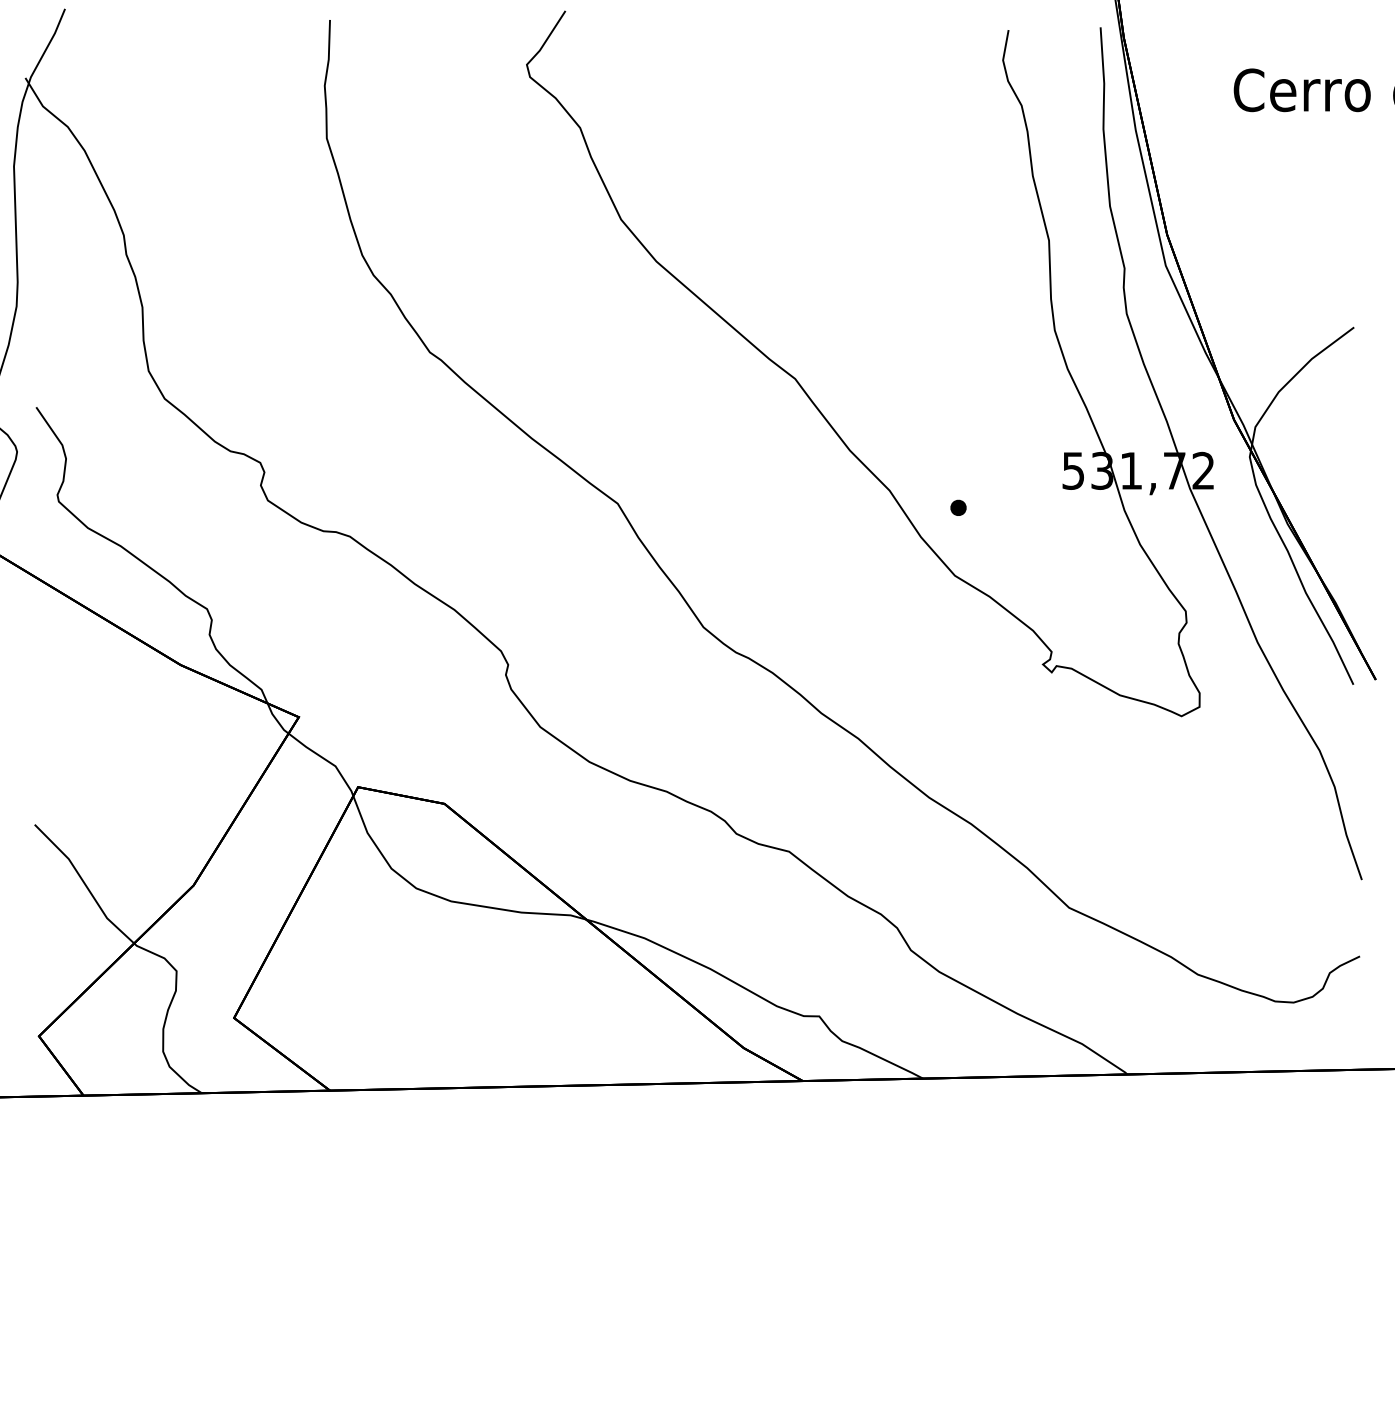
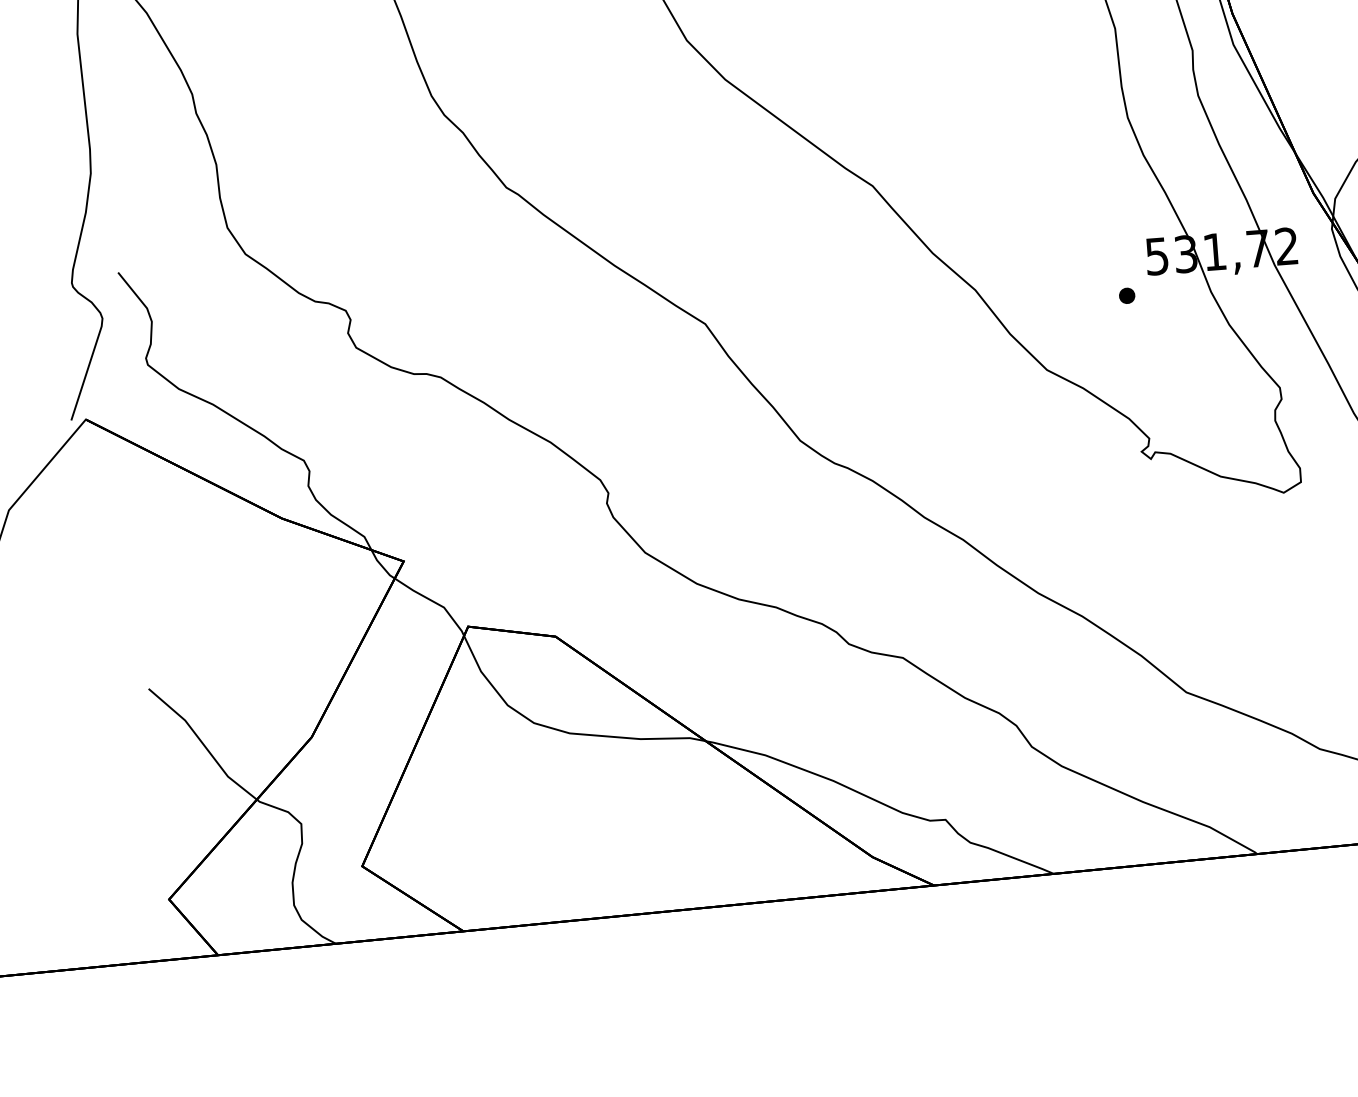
part: (958, 507) -> (1127, 295), moved

